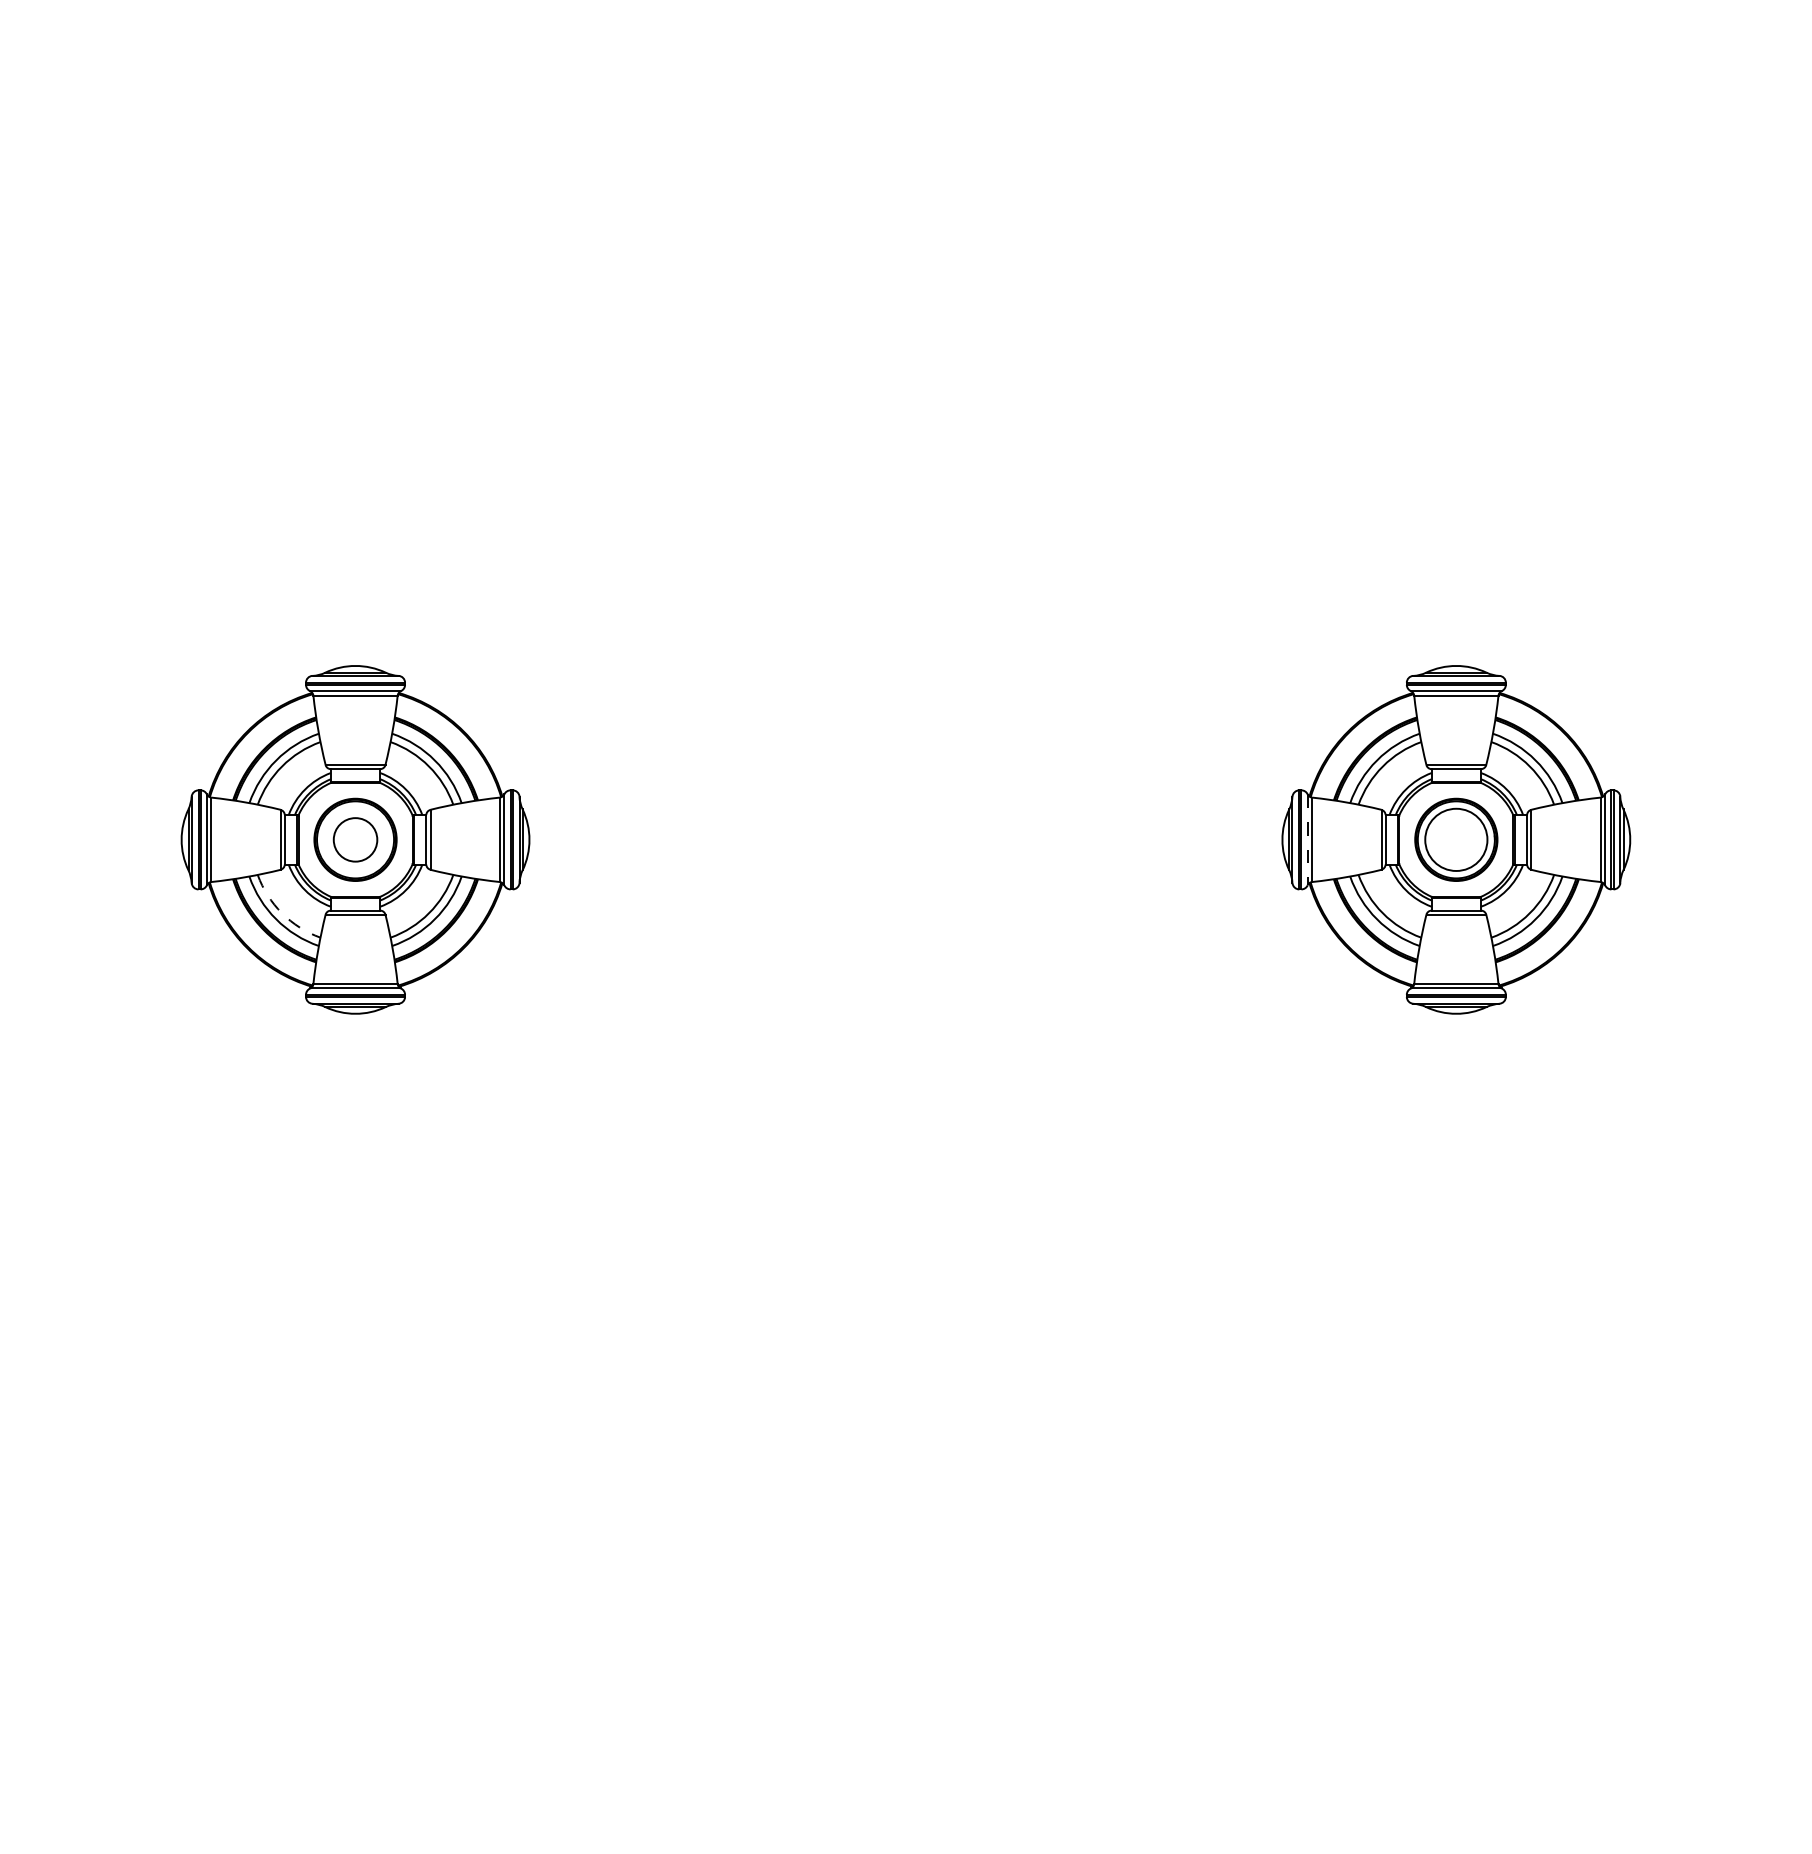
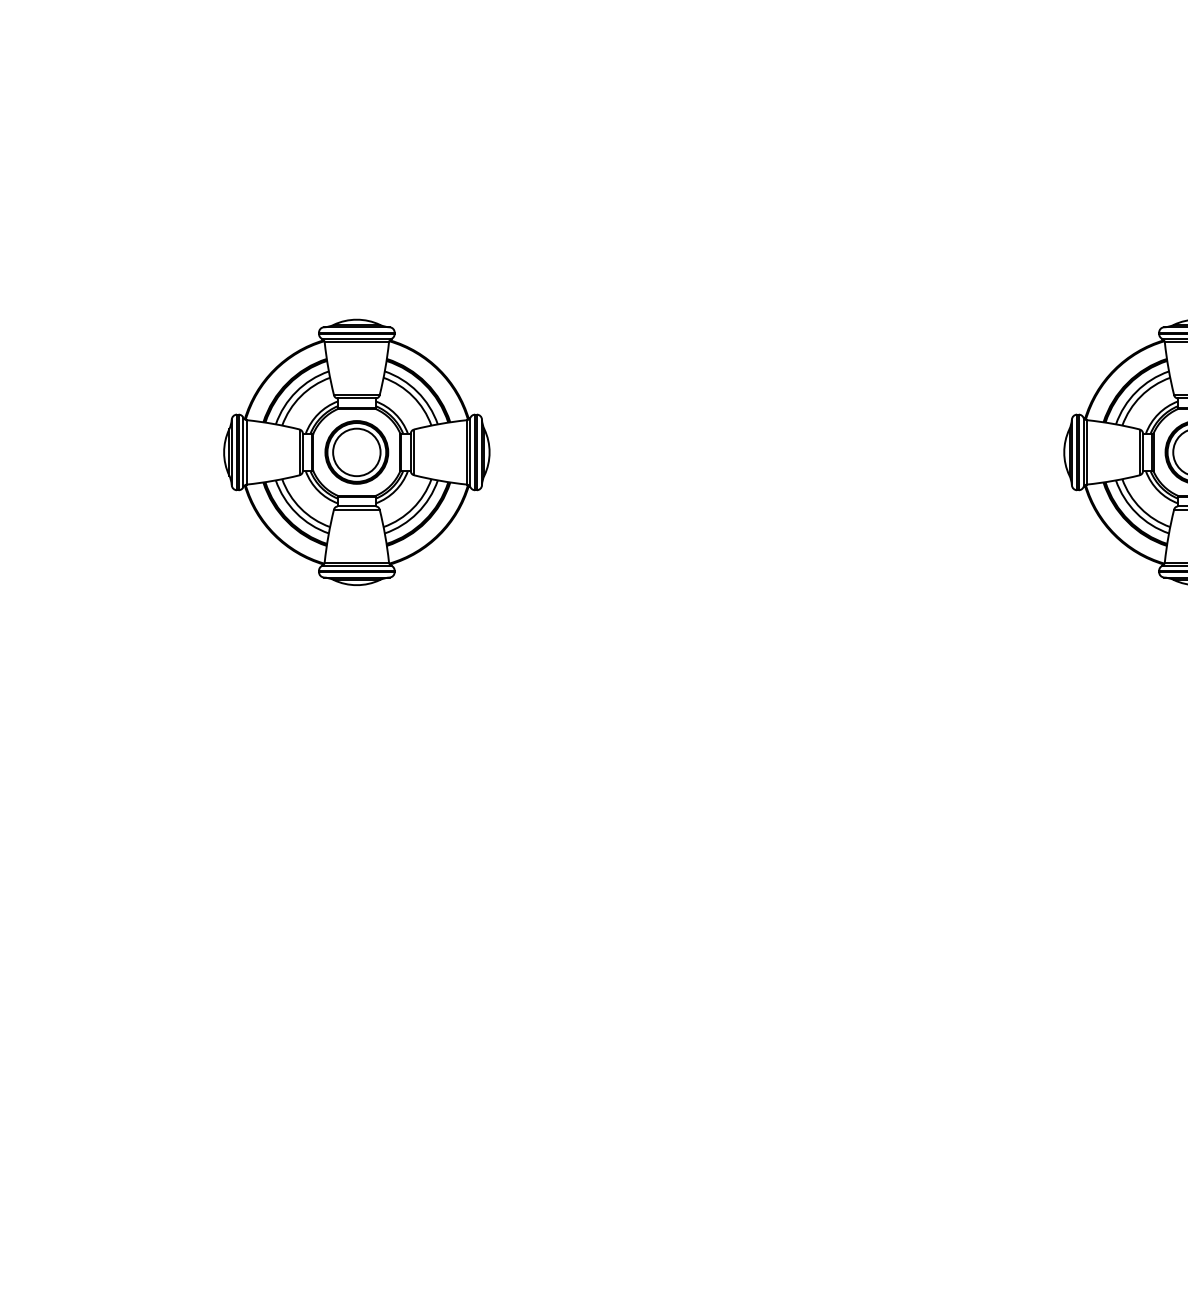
circle: (355, 839) -> (356, 452), size x1.43
line: (1307, 840) -> (1083, 452), dashed -> solid
arc: (282, 913) -> (301, 508), dashed -> solid

